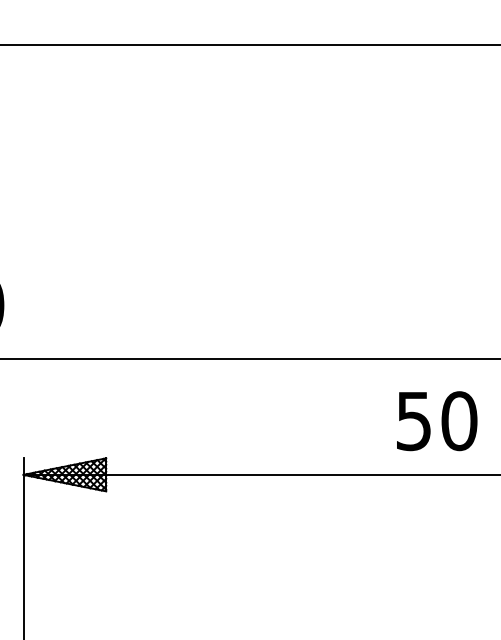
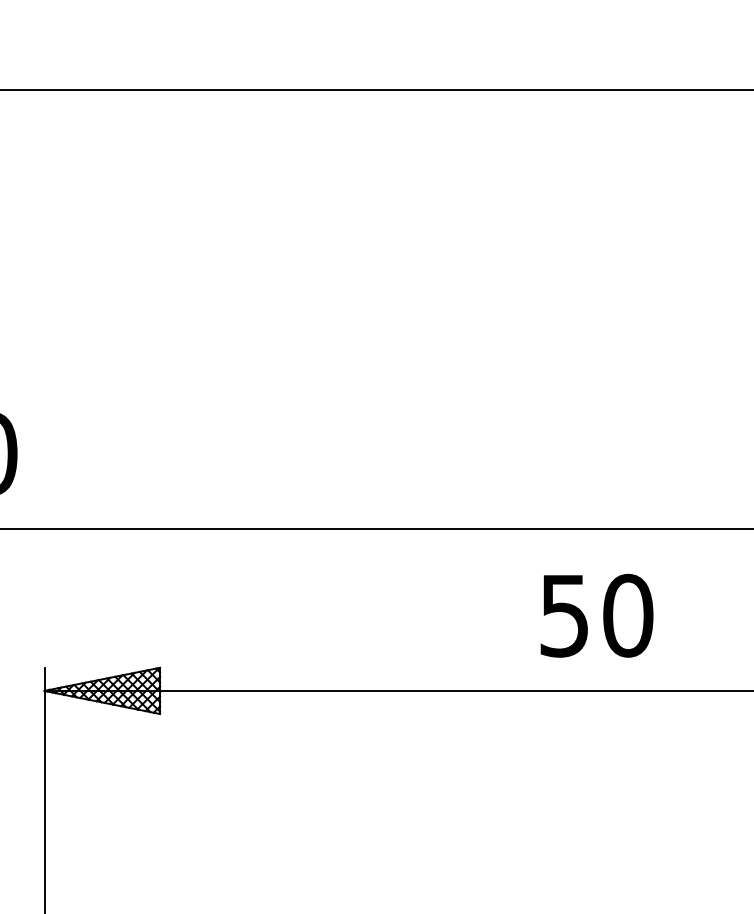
text: (436, 420) -> (596, 615), moved

